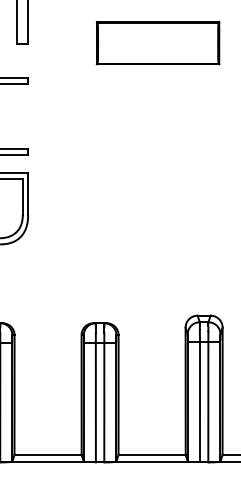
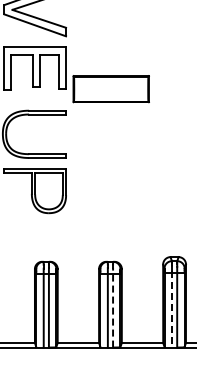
part: (156, 43) -> (110, 89), moved
line: (105, 397) -> (113, 307), solid -> dashed
line: (200, 400) -> (172, 309), solid -> dashed

